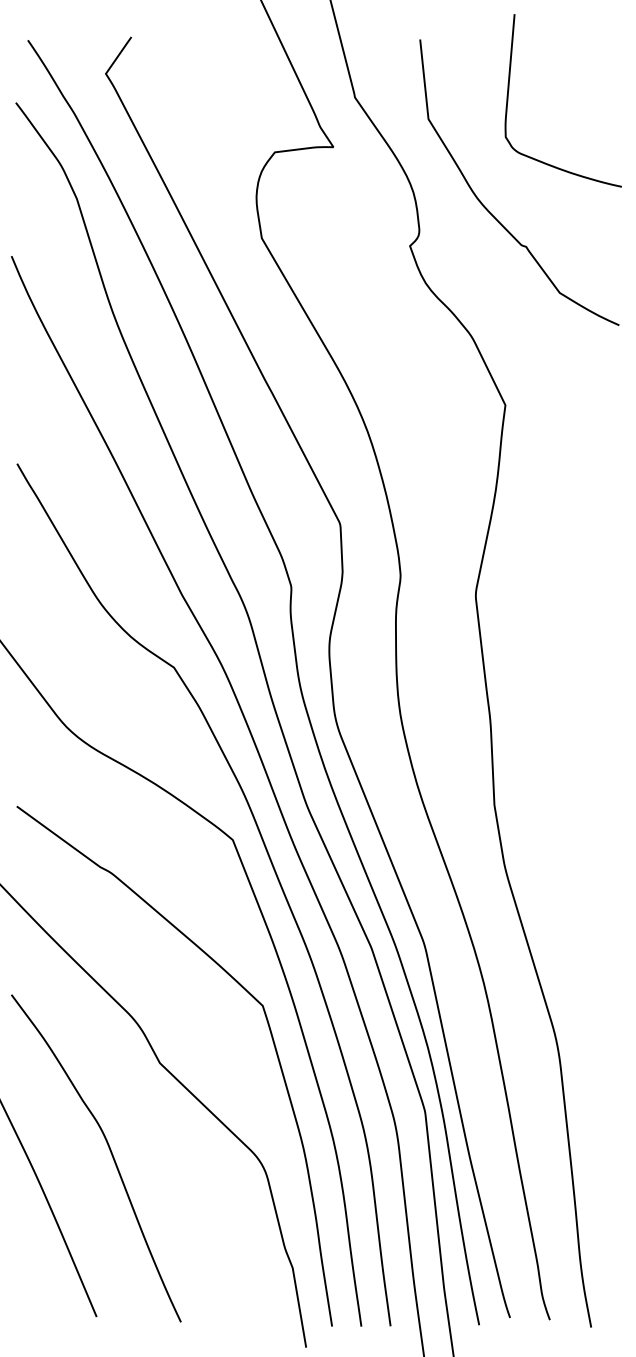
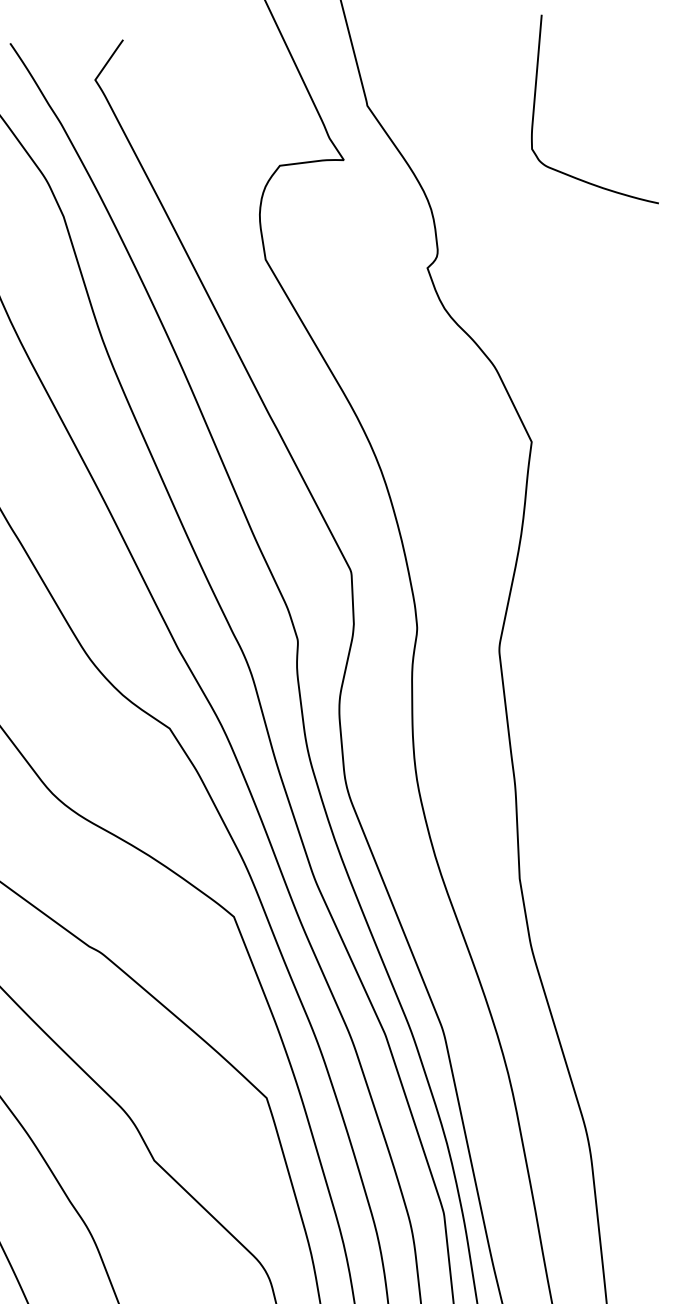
curve: (490, 211) -> (515, 230), removed

